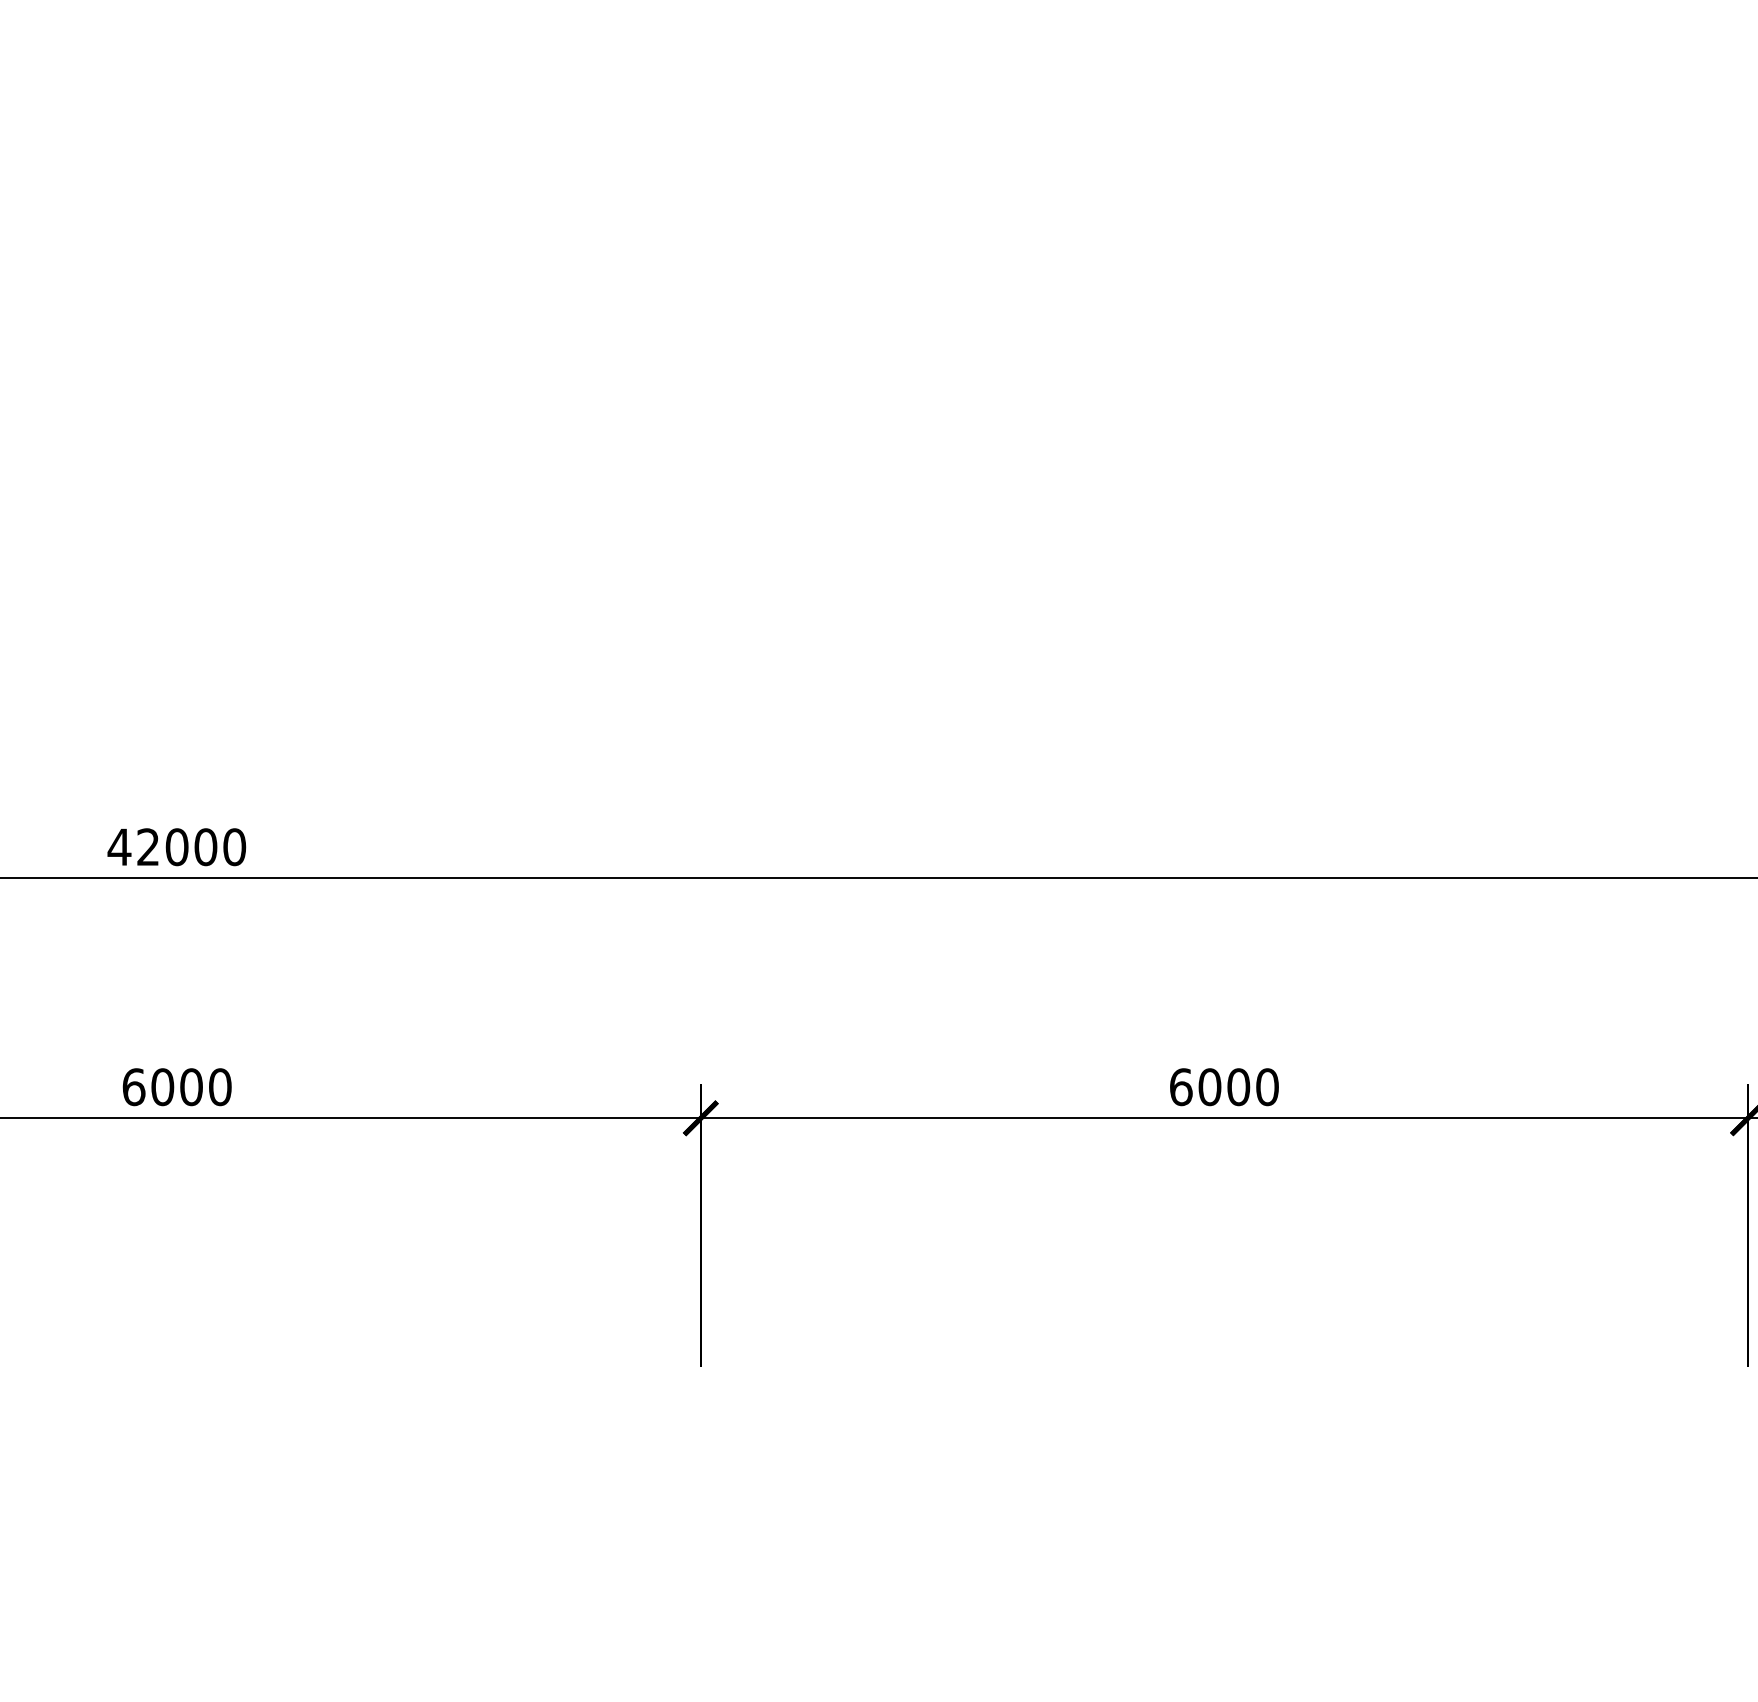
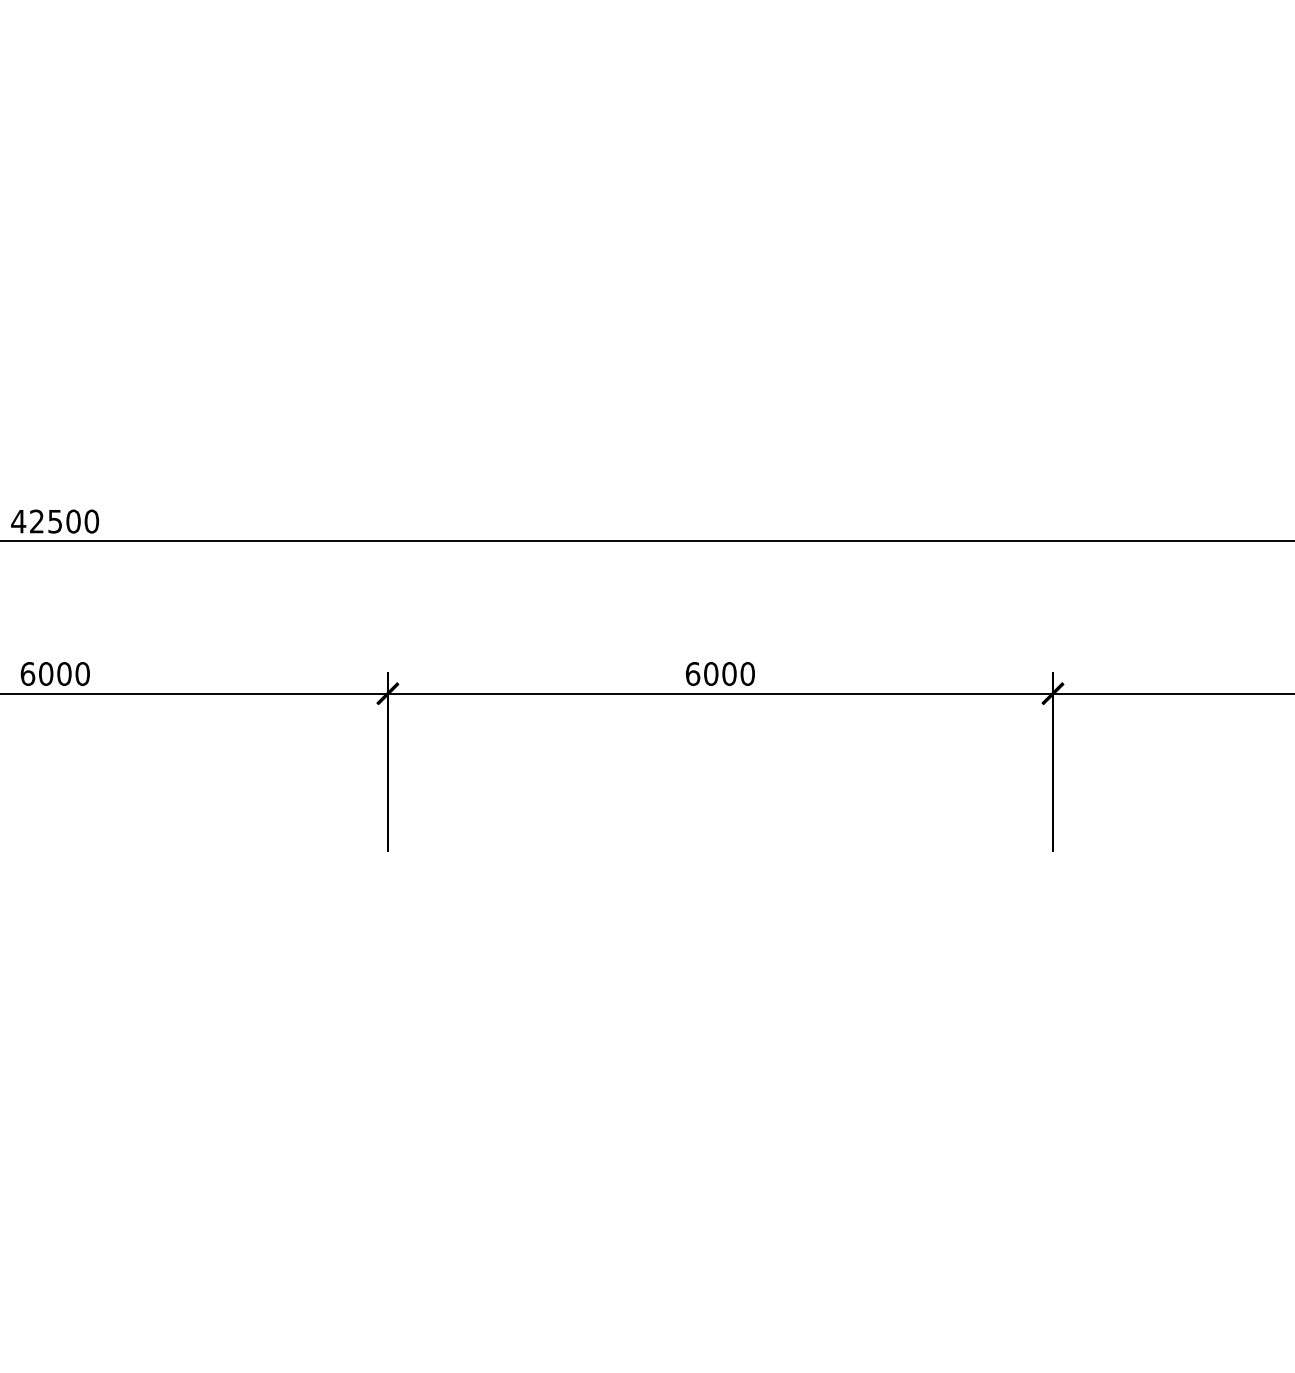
text: (177, 847) -> (55, 521), 42000 -> 42500

